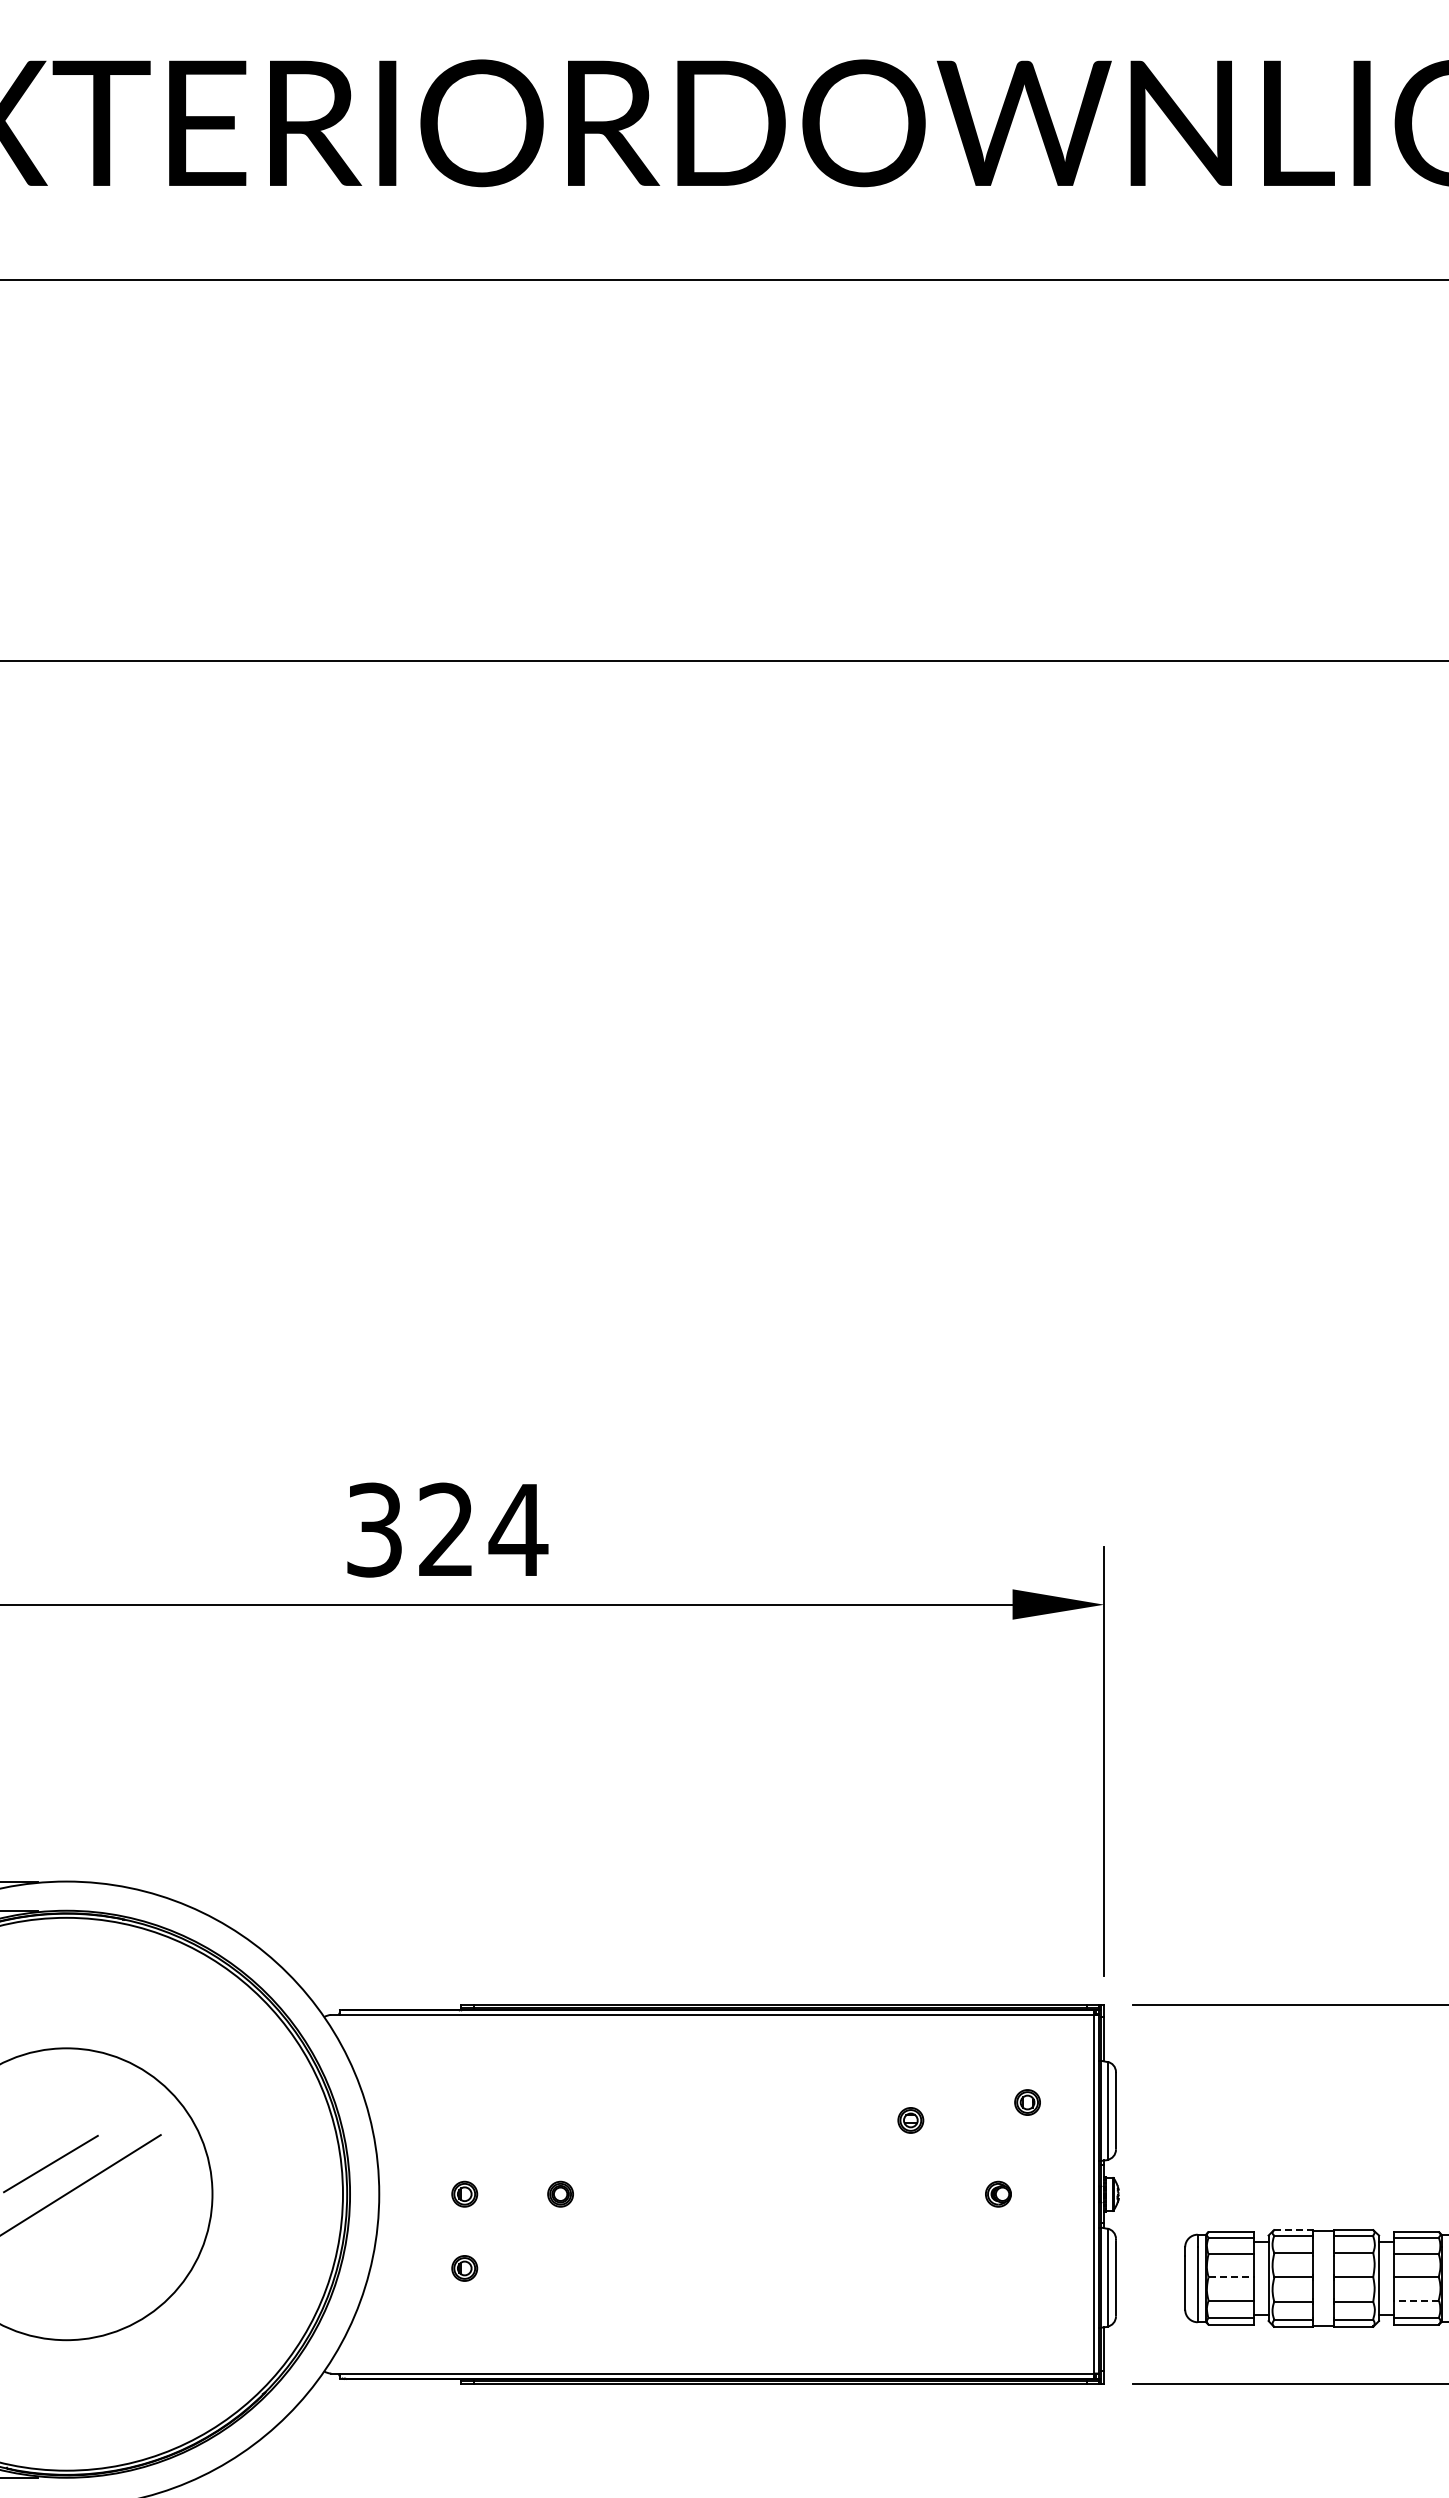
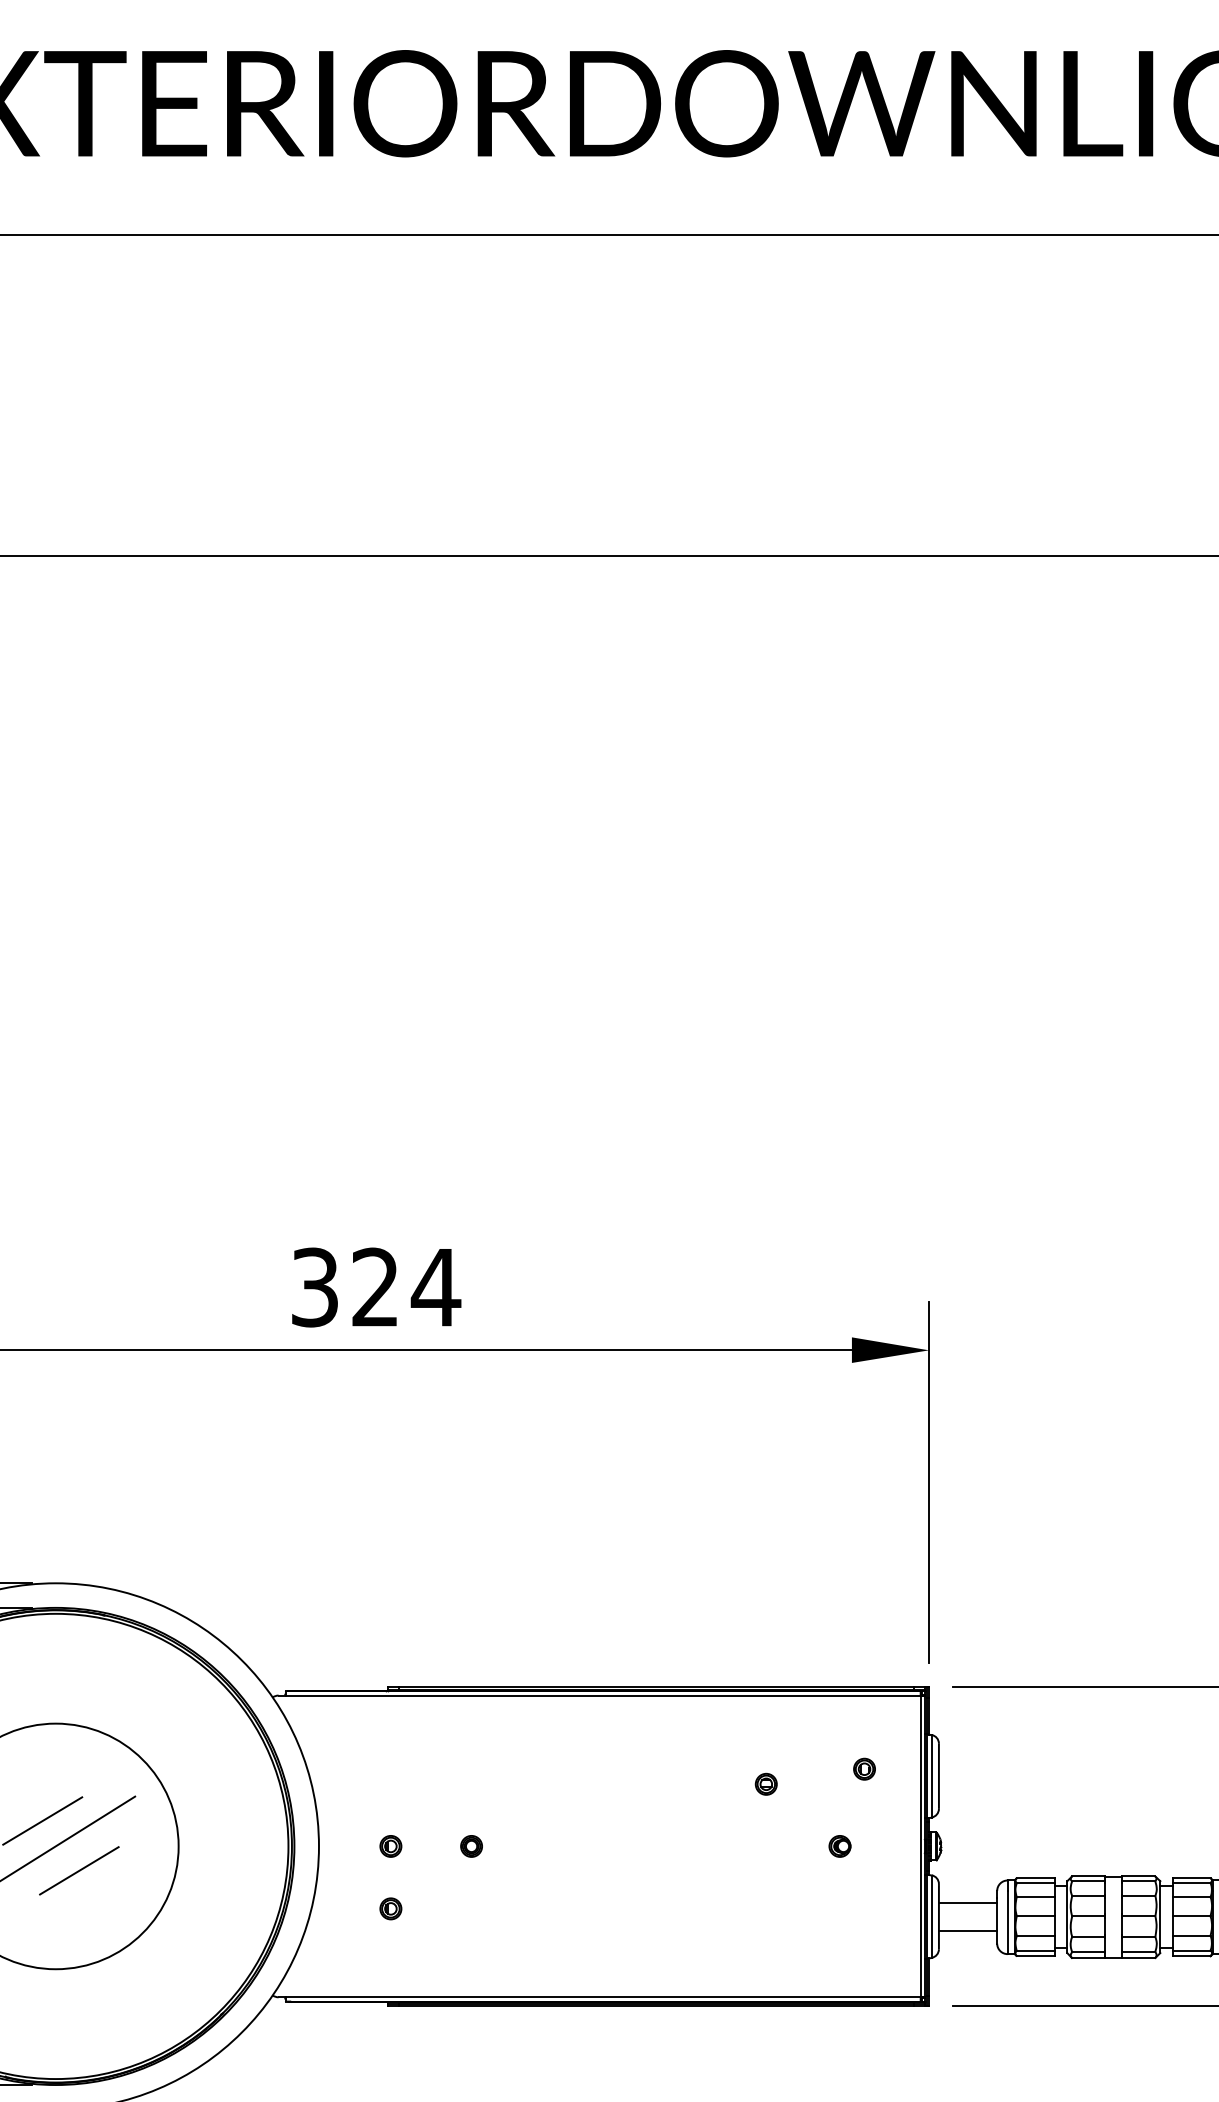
line: (94, 2223) -> (79, 1871), added
line: (1294, 2229) -> (1089, 1876), dashed -> solid
line: (1150, 2261) -> (967, 1903), added
line: (1231, 2277) -> (1036, 1916), dashed -> solid
line: (1150, 2295) -> (967, 1931), added
line: (1416, 2300) -> (1191, 1935), dashed -> solid

